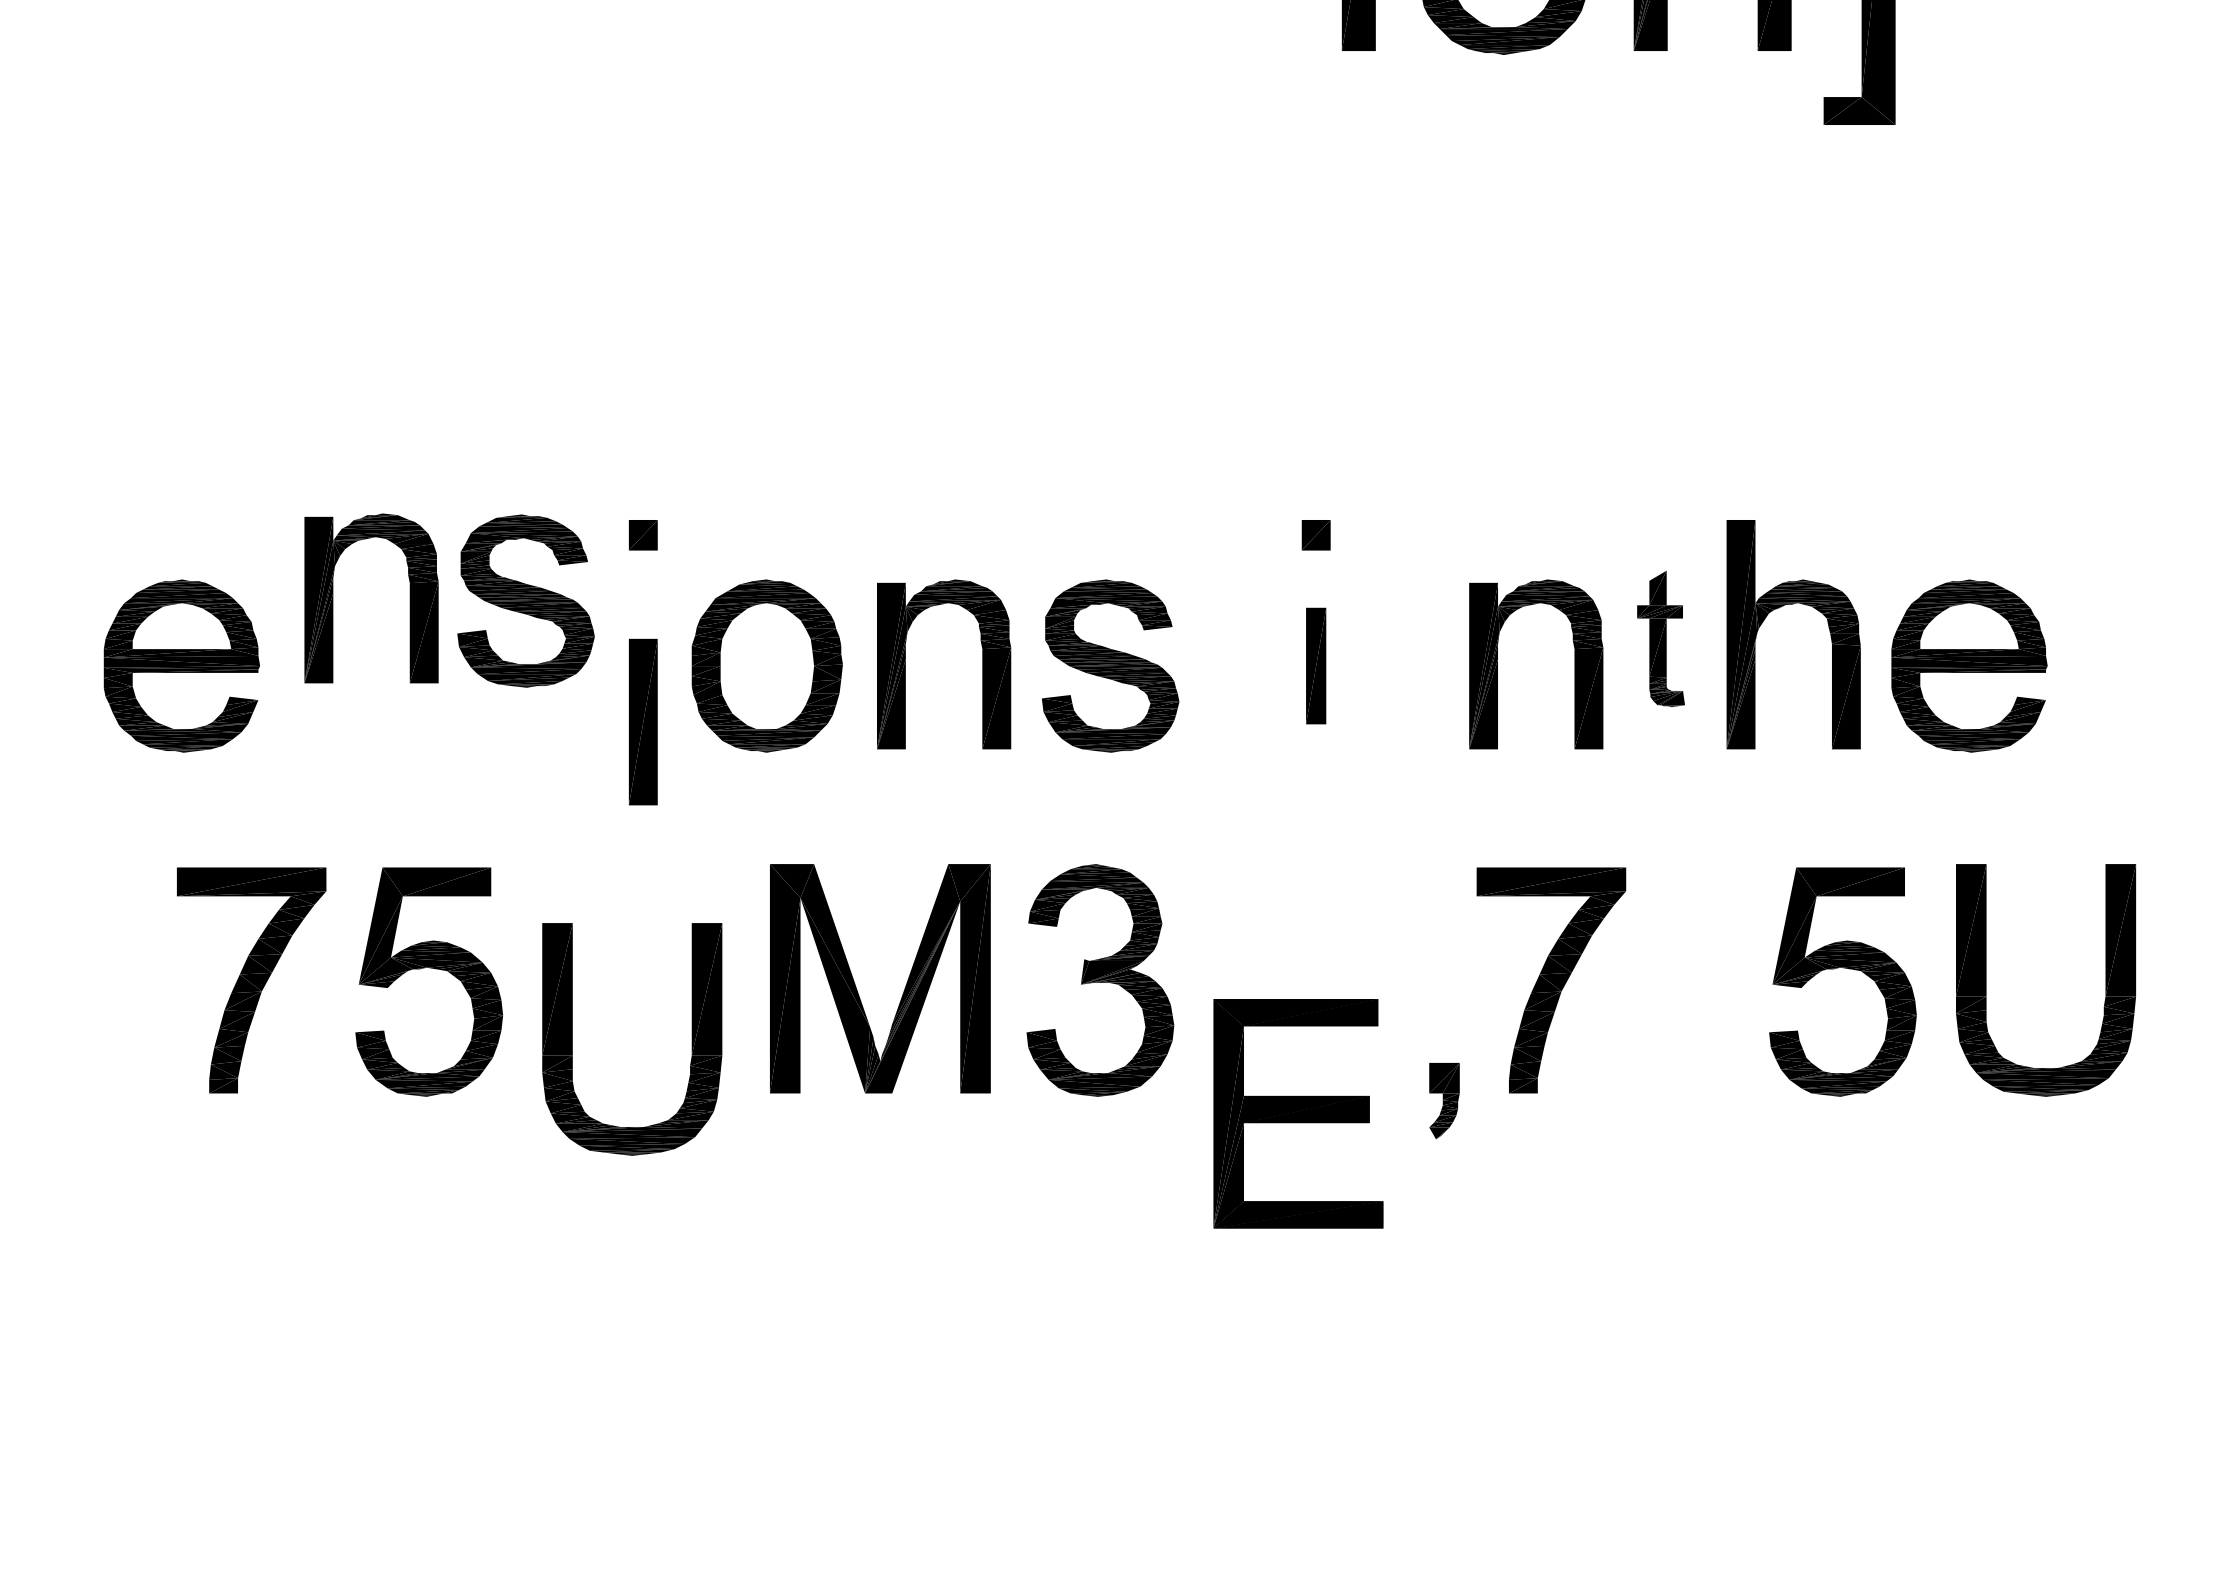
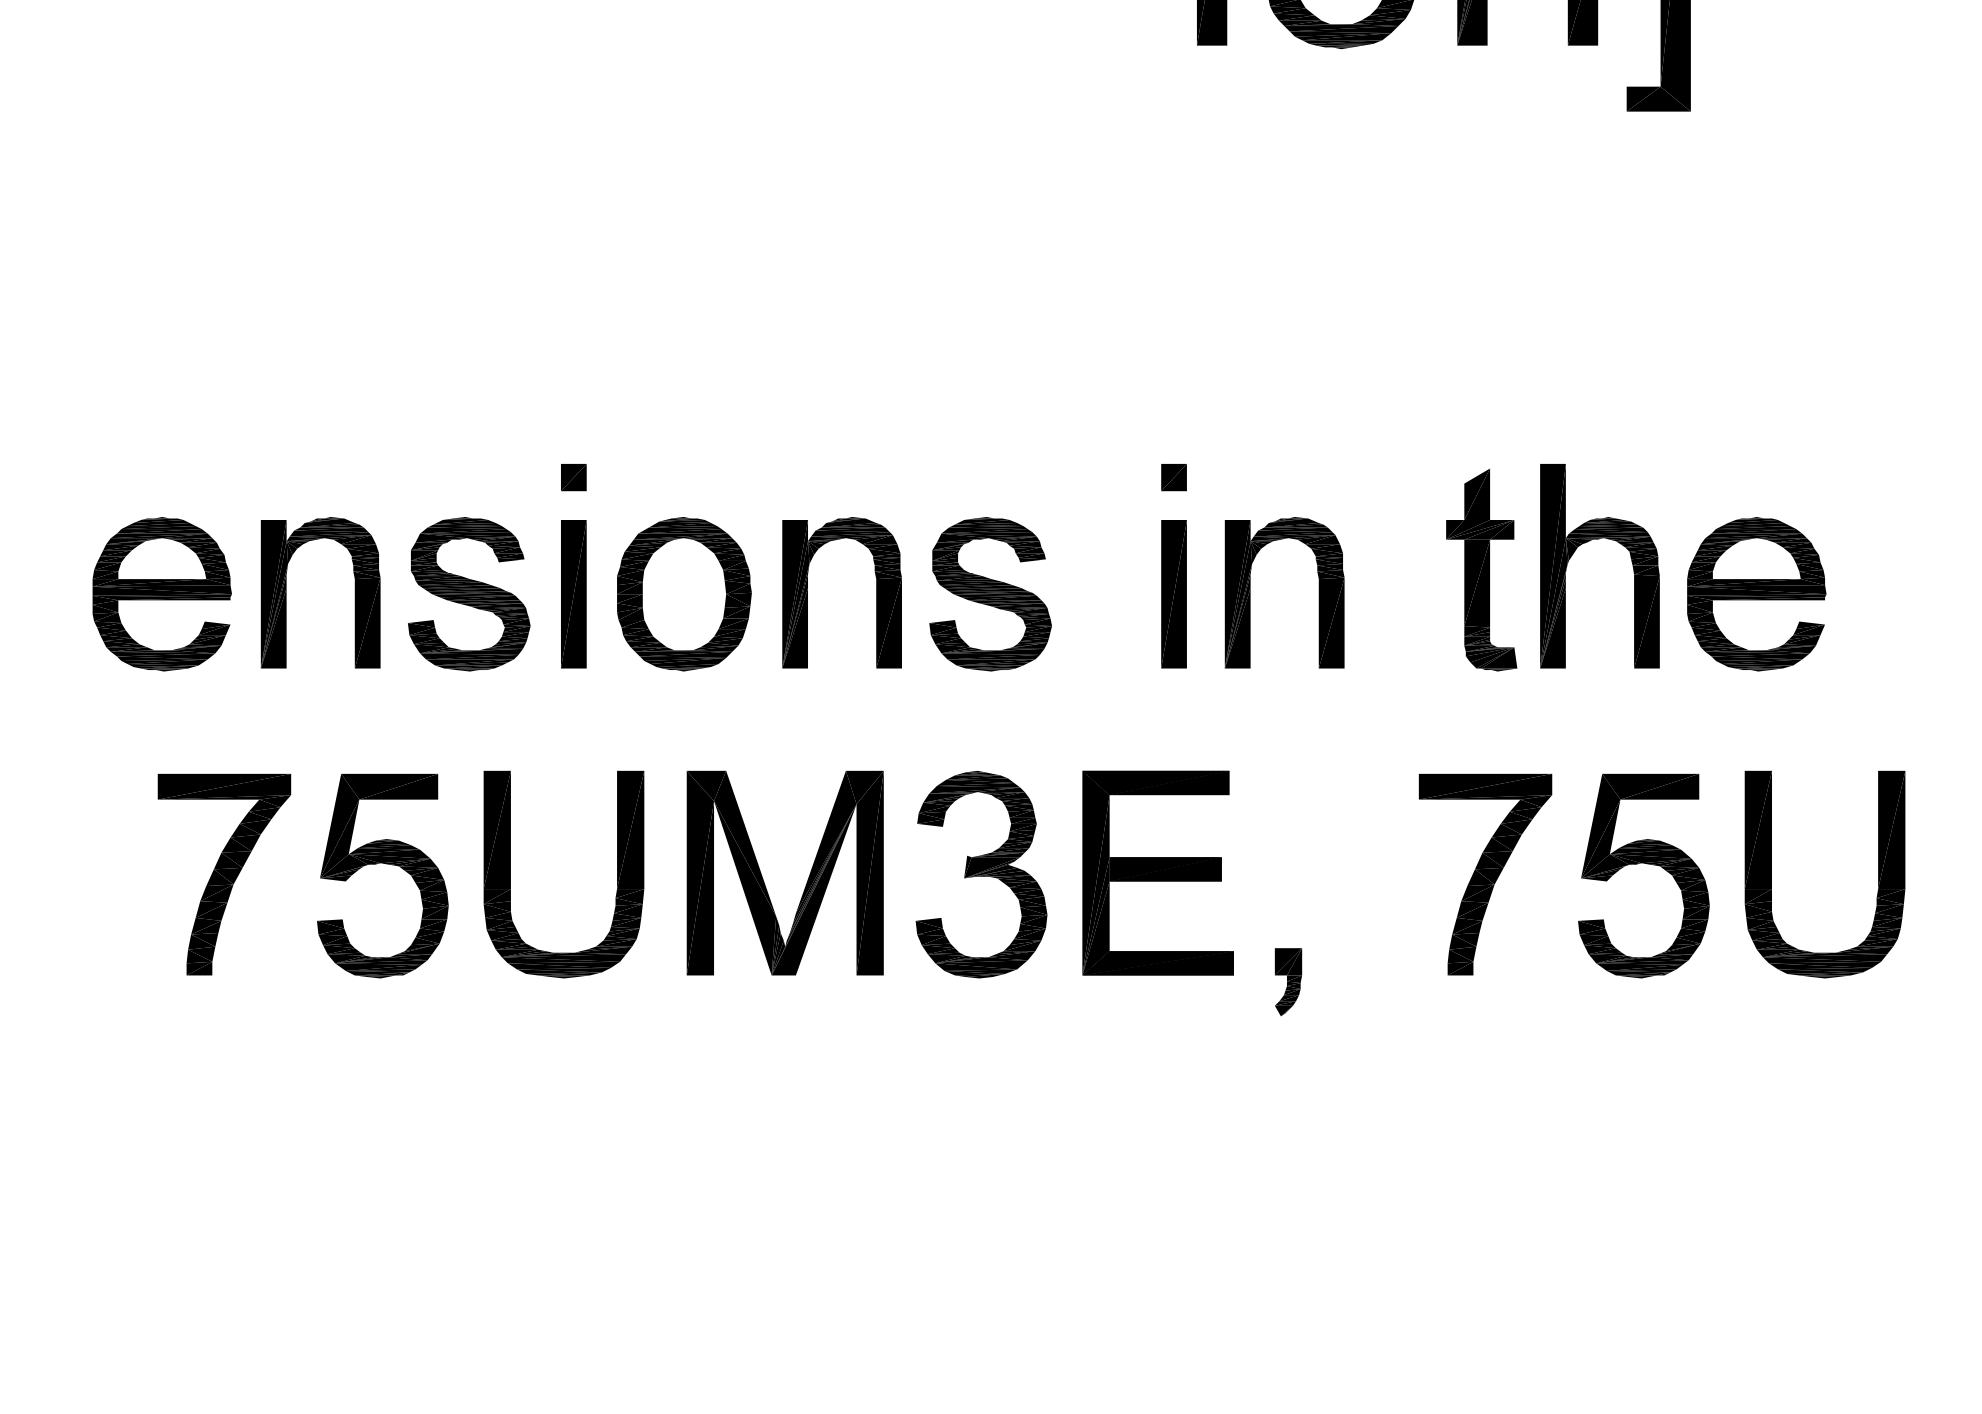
part: (333, 598) -> (286, 592), moved
part: (525, 600) -> (468, 593), moved
part: (1660, 638) -> (1481, 569), size x1.67
part: (1574, 664) -> (1318, 592), moved
part: (1315, 665) -> (1173, 593), size x1.43
part: (643, 721) -> (573, 593), moved
part: (1551, 980) -> (1485, 874), moved
part: (691, 1039) -> (616, 874), moved
part: (1298, 1113) -> (1158, 872), moved

